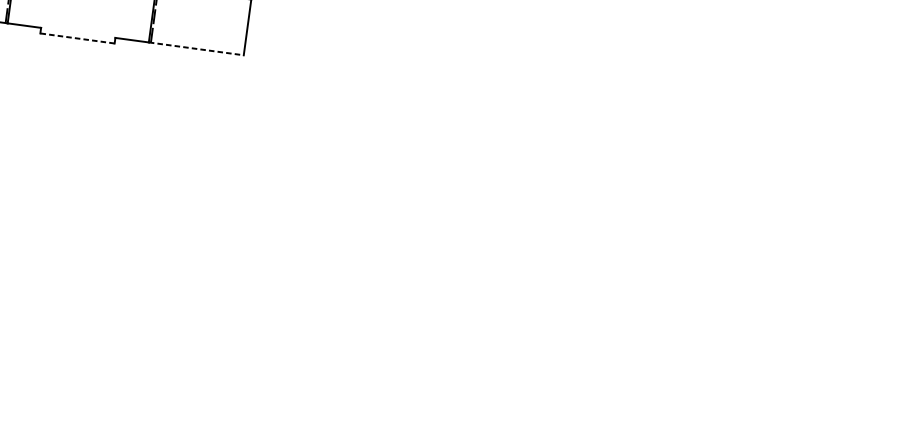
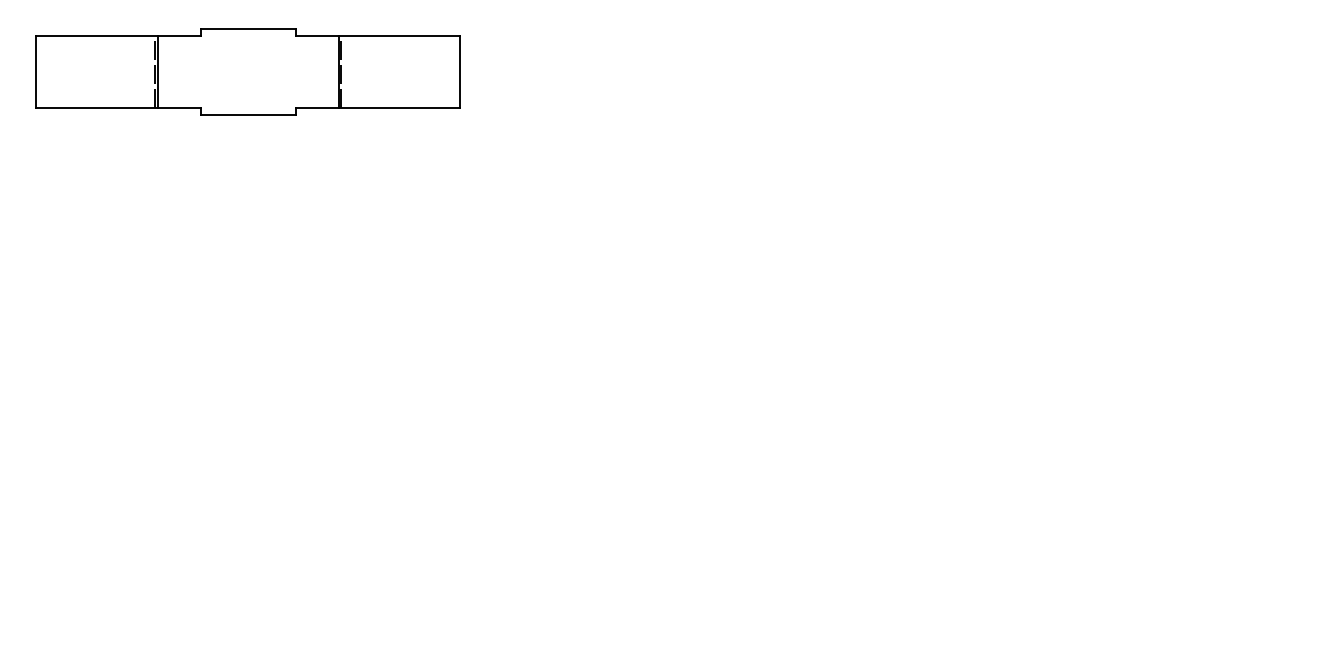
line: (77, 38) -> (248, 114), dashed -> solid
line: (196, 48) -> (399, 107), dashed -> solid

